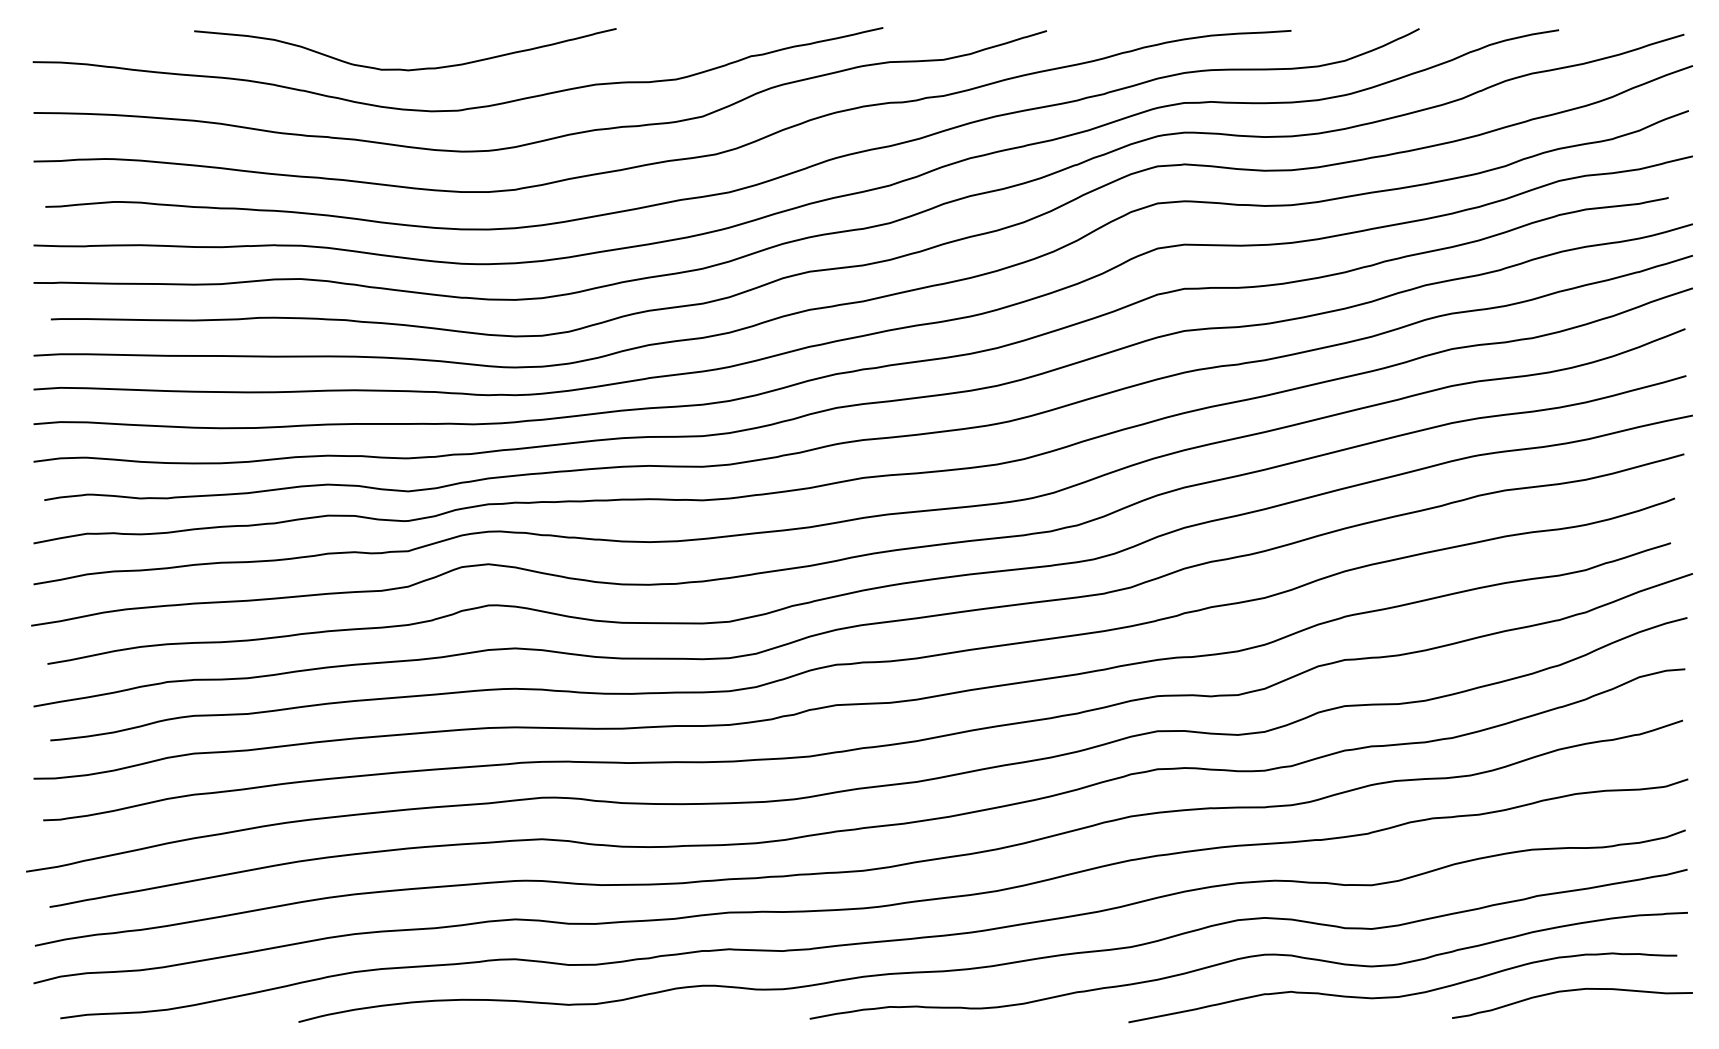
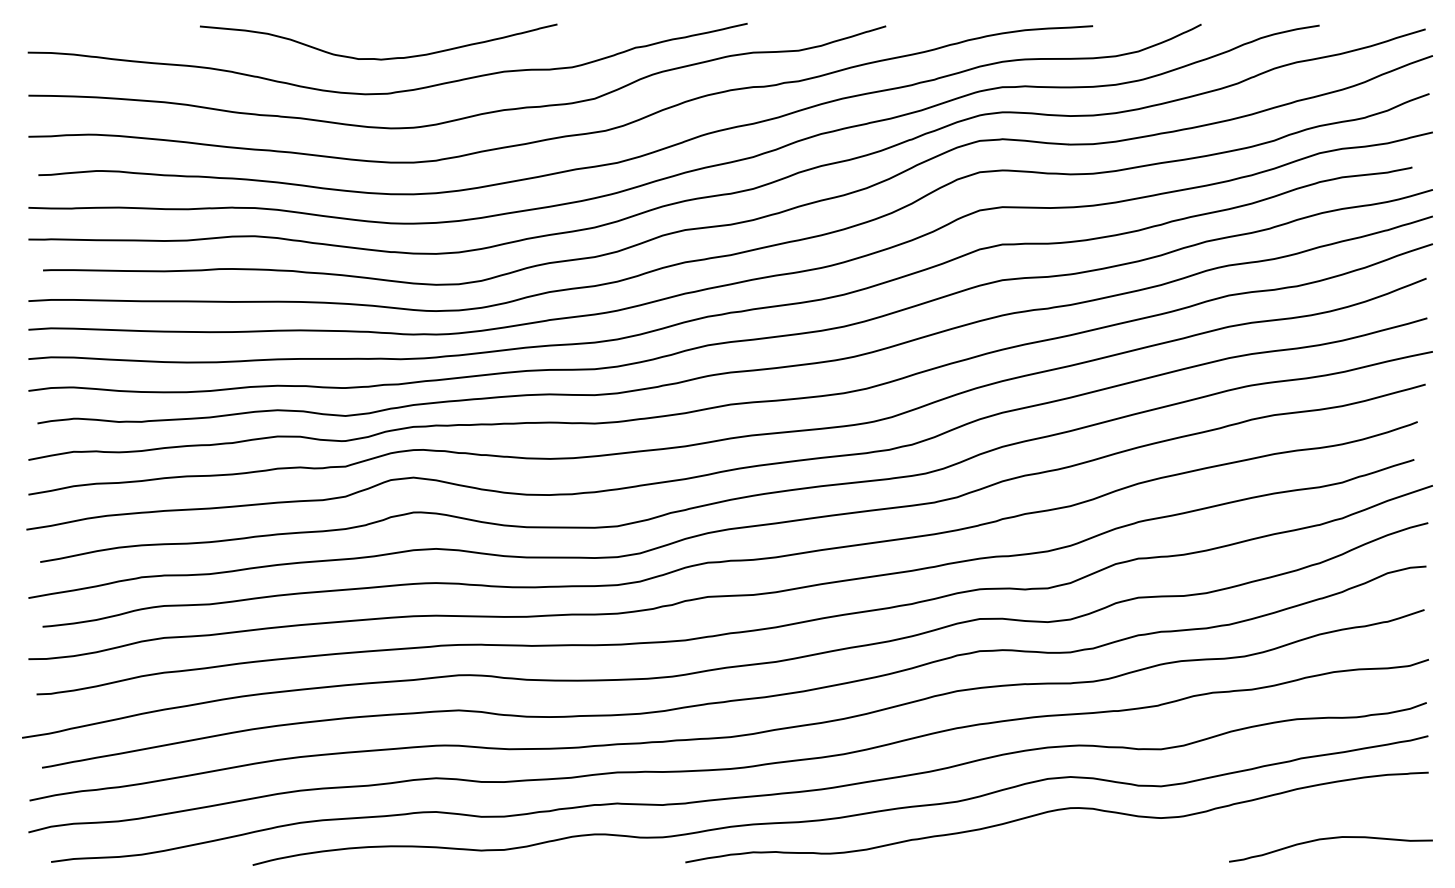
curve: (401, 68) -> (375, 58), moved
curve: (1405, 994) -> (1189, 841), removed

